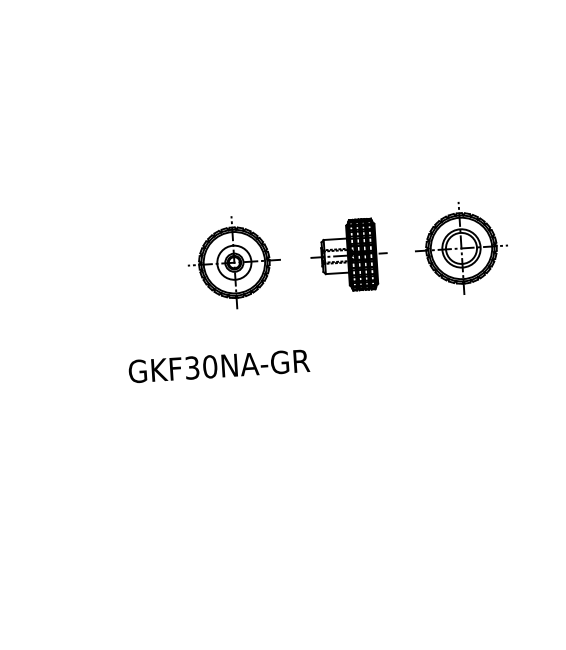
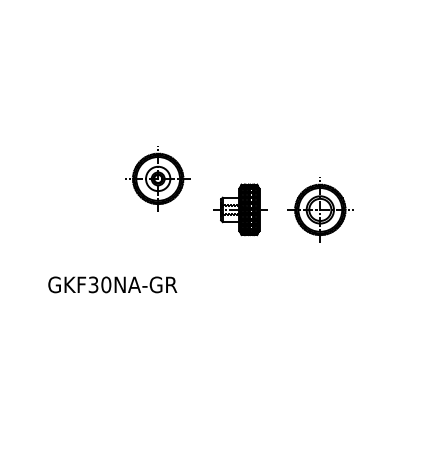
part: (233, 262) -> (157, 178), moved
text: (218, 365) -> (112, 284), moved

